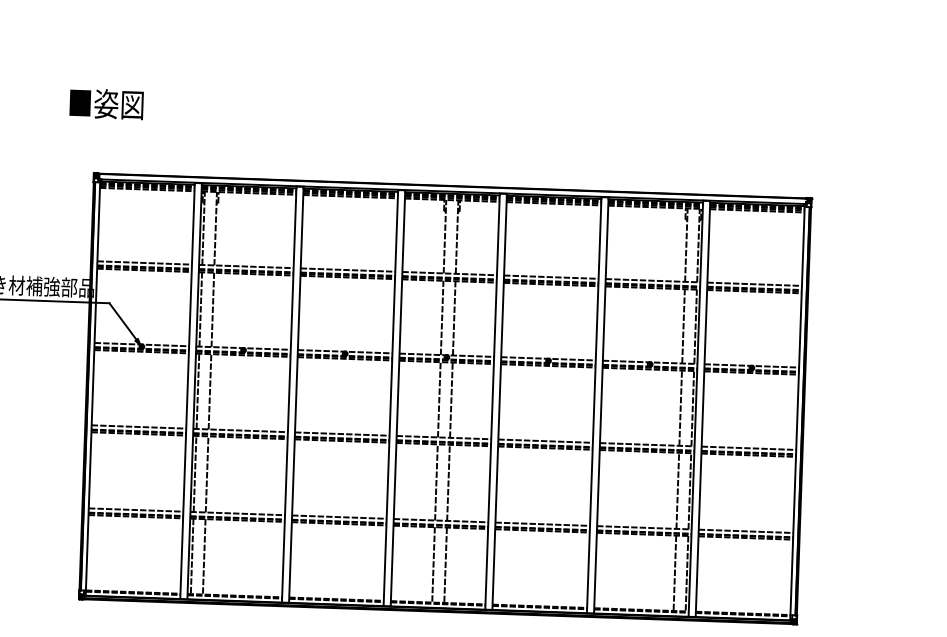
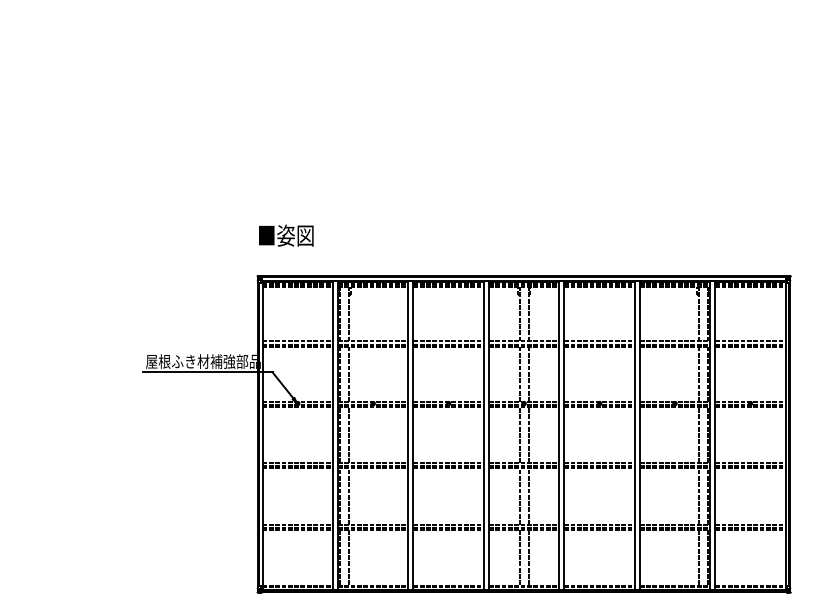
text: (106, 103) -> (286, 235), moved

